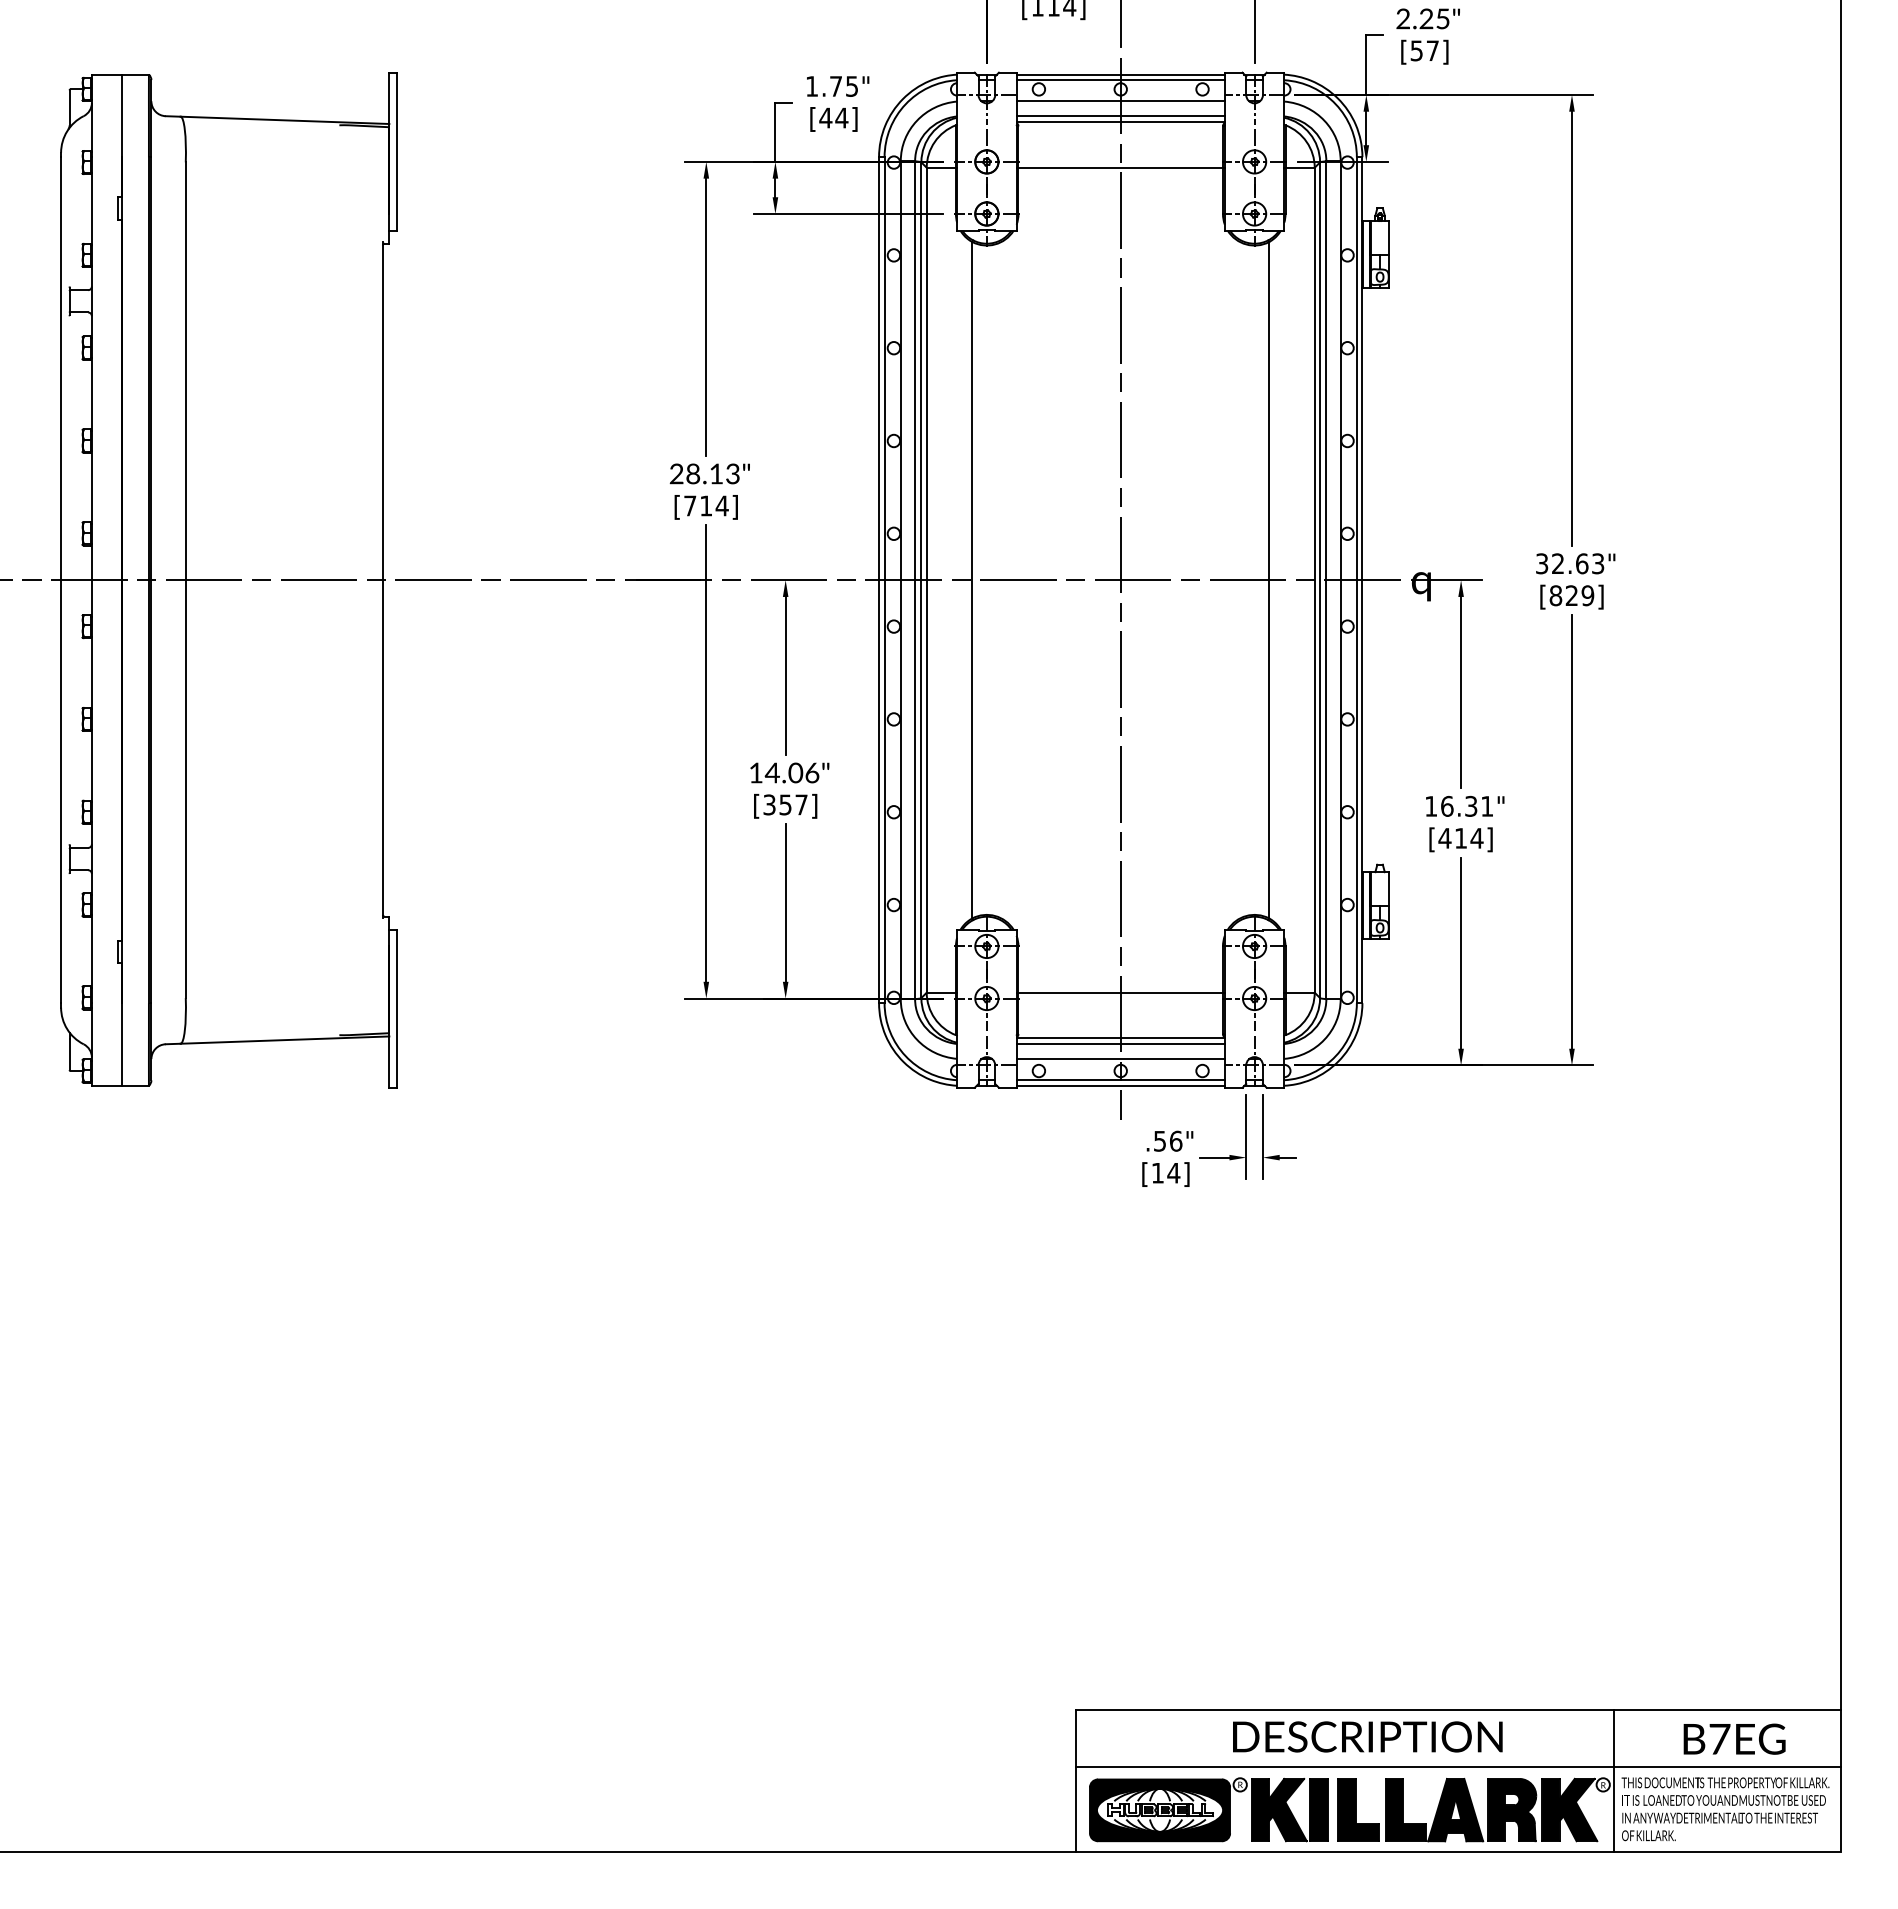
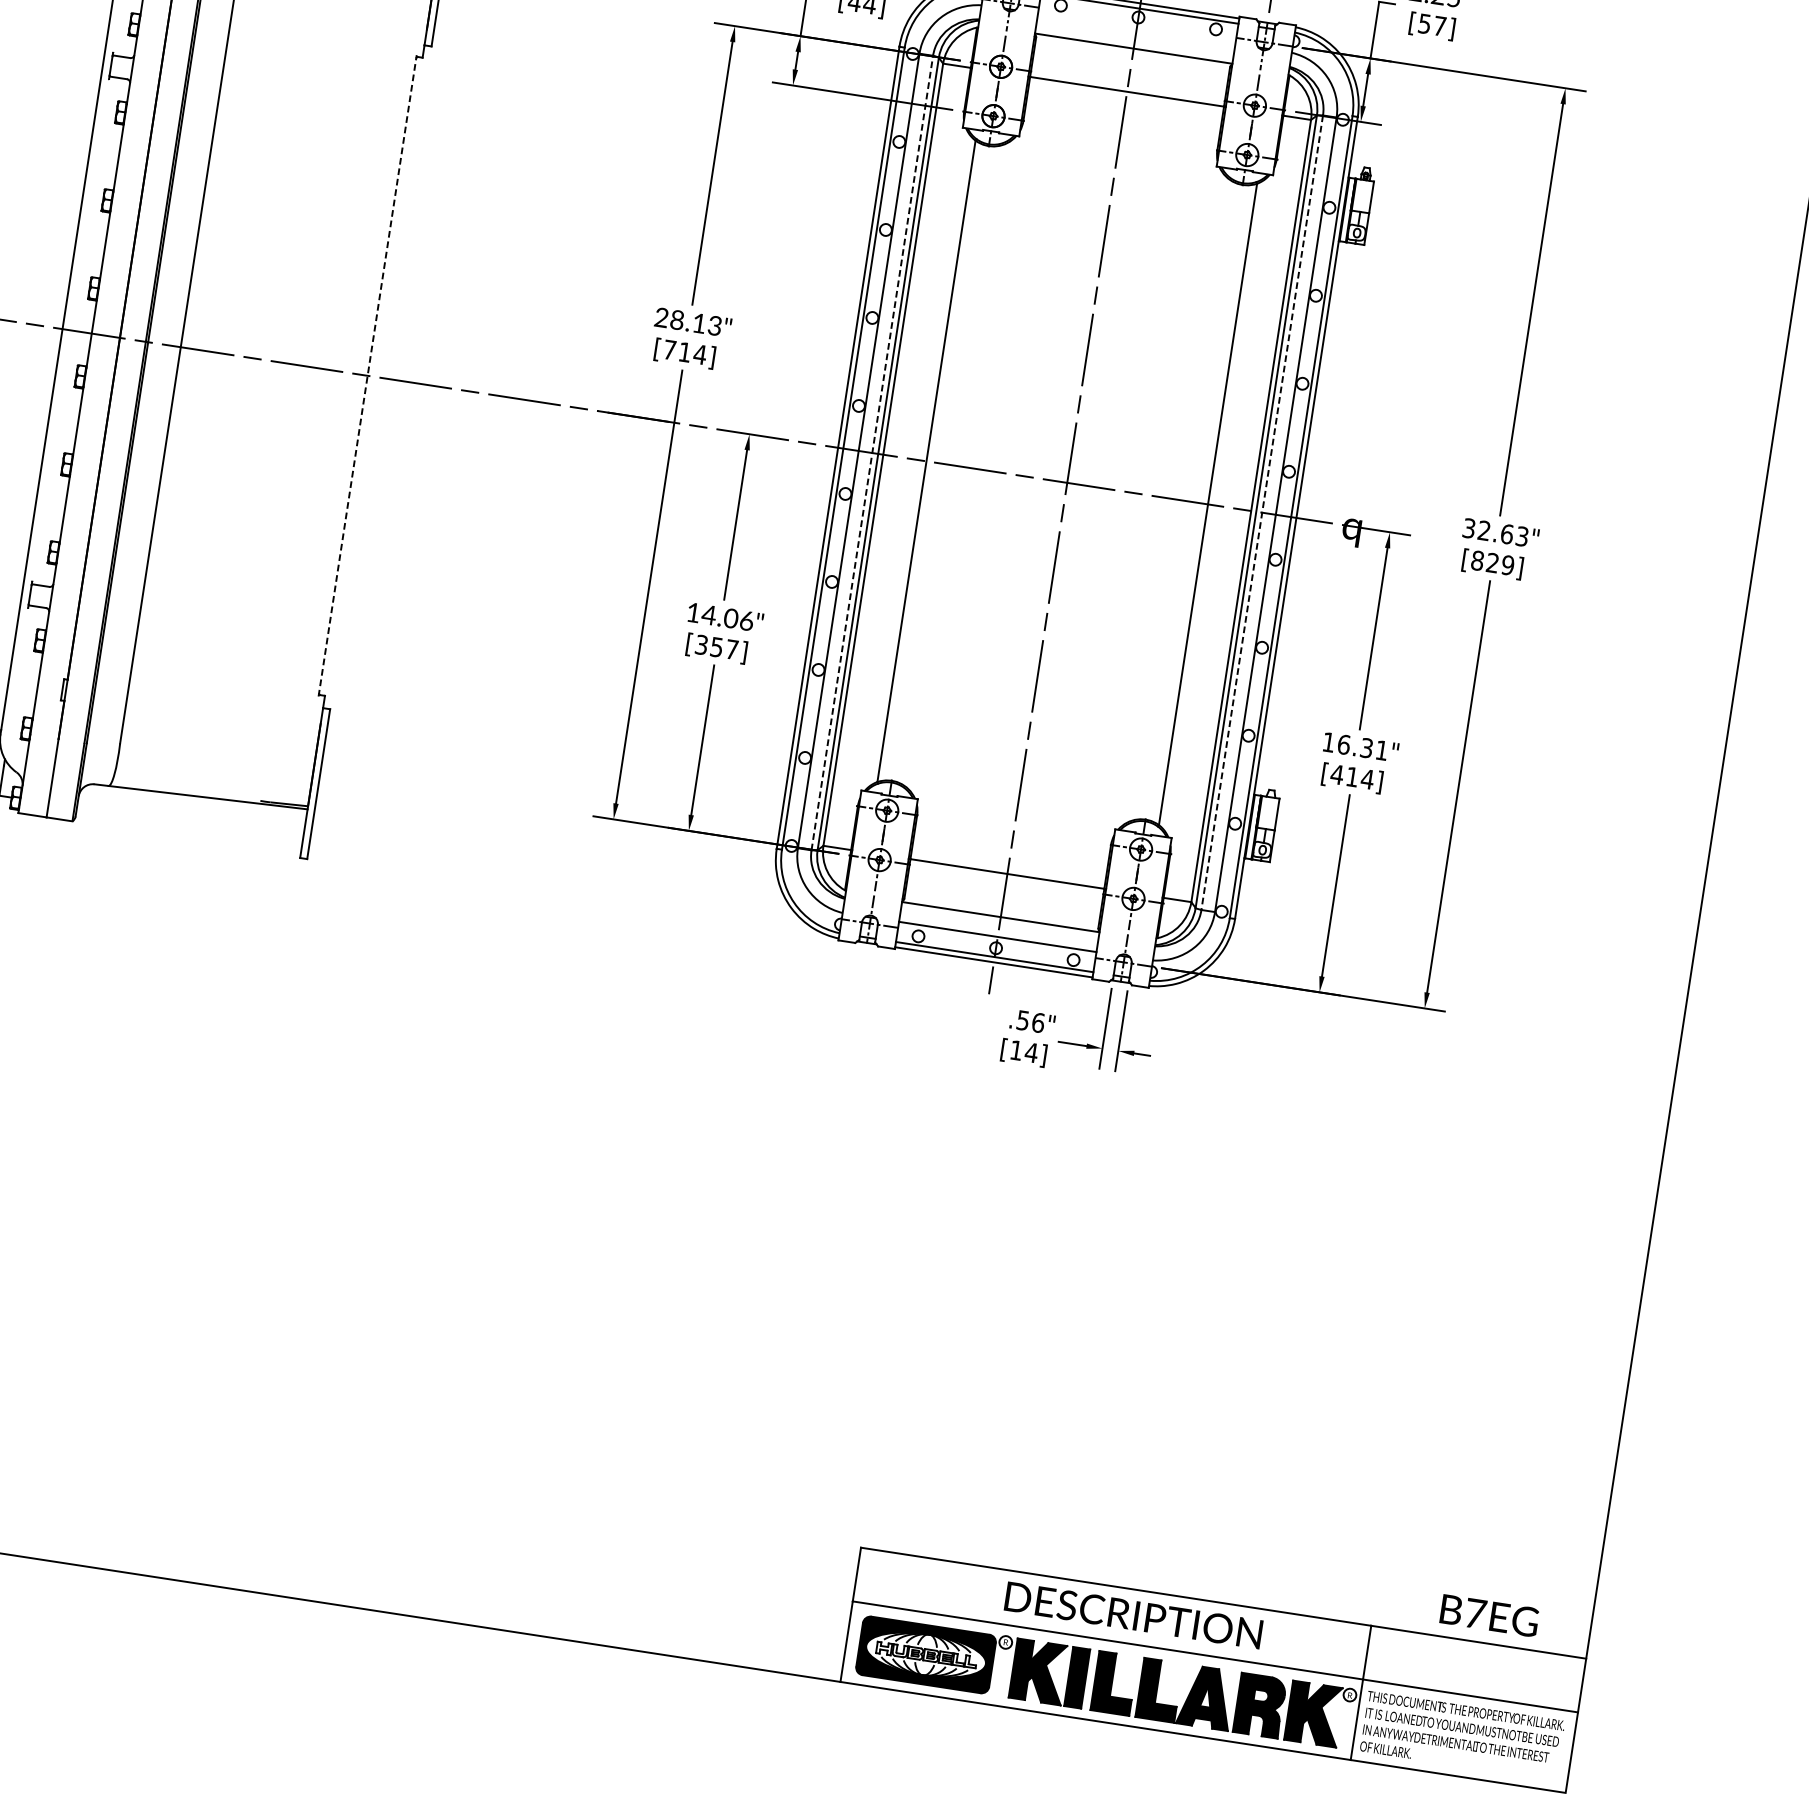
line: (1120, 101) -> (1136, 28), removed
line: (1120, 116) -> (1134, 43), removed
line: (382, 579) -> (367, 375), solid -> dashed
line: (915, 580) -> (872, 453), solid -> dashed
line: (1326, 580) -> (1262, 513), solid -> dashed
line: (1120, 1044) -> (999, 923), removed
text: (1734, 1738) -> (1489, 1615), moved

